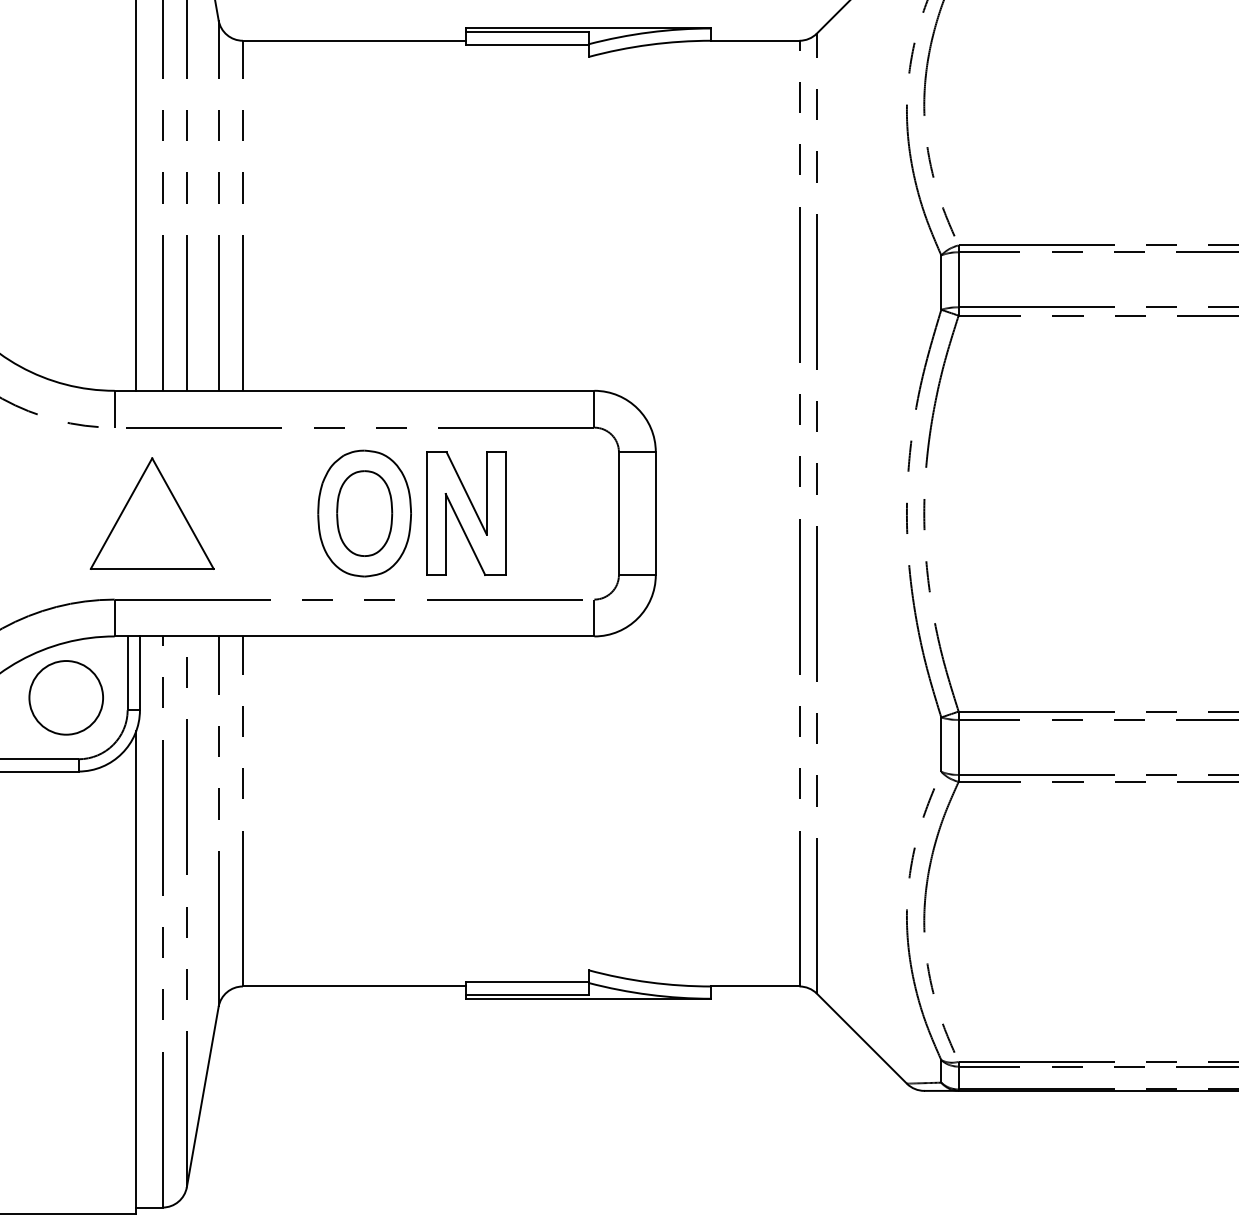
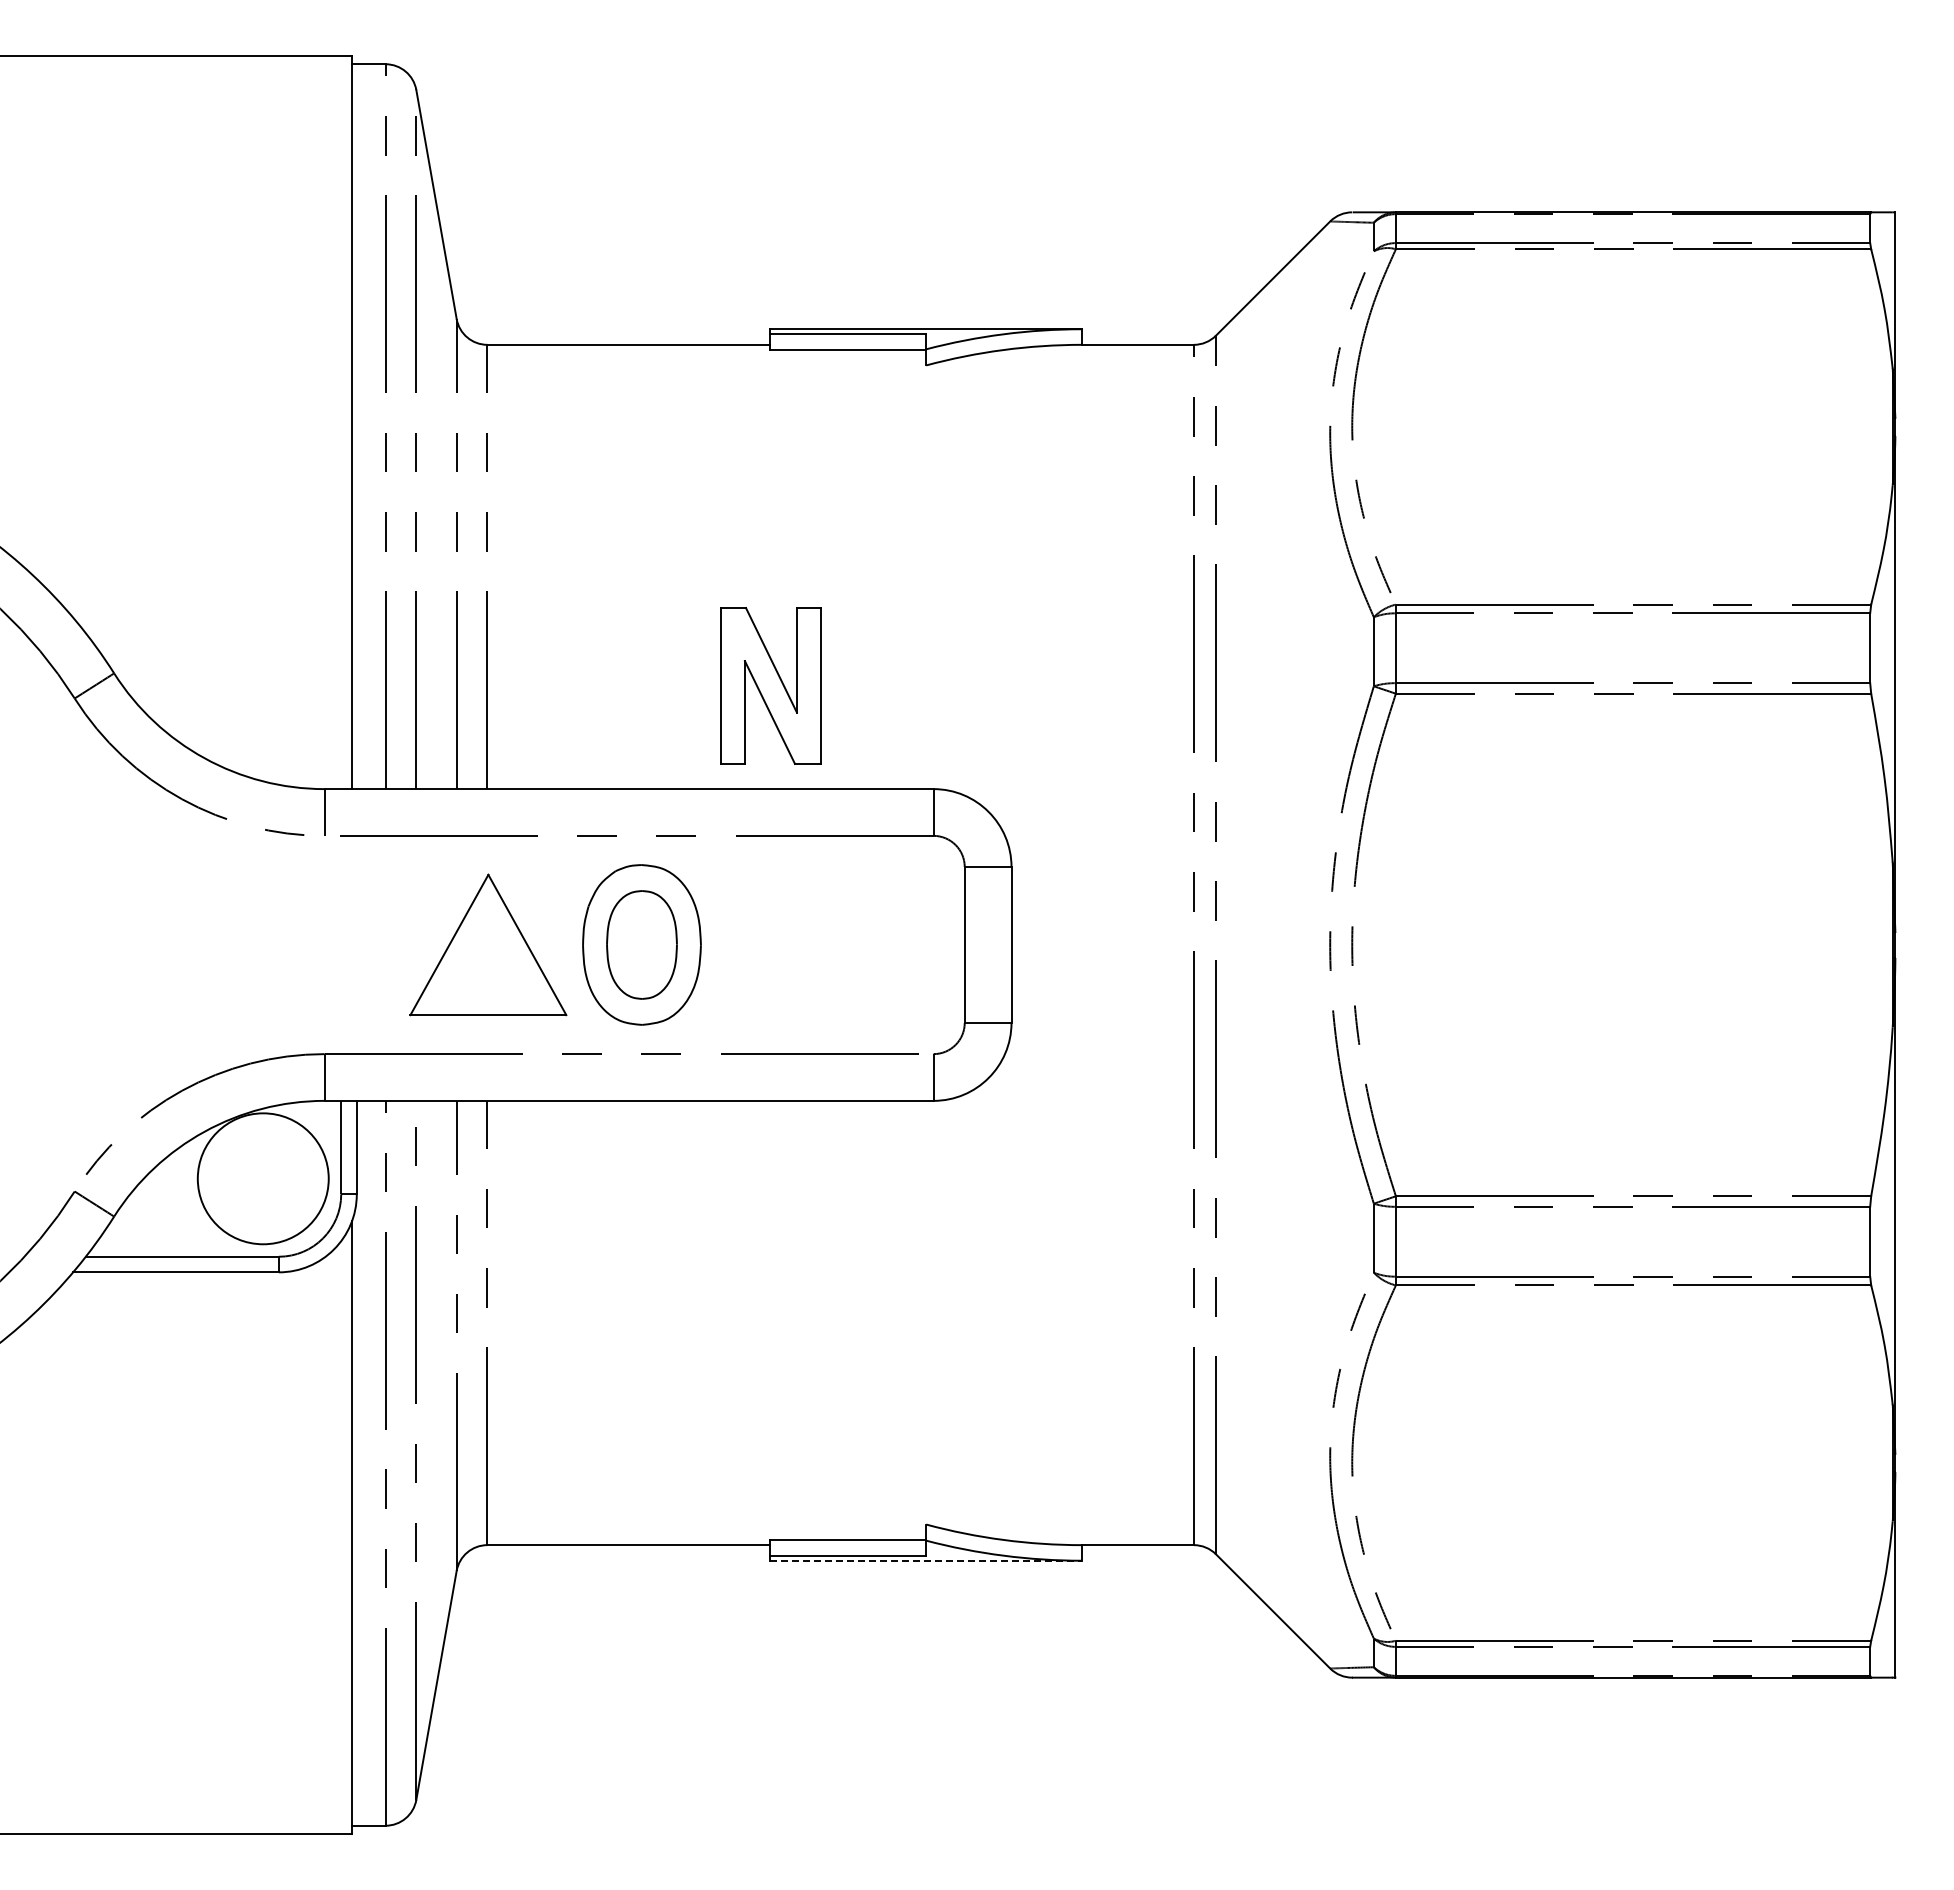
part: (152, 513) -> (488, 944), moved
part: (465, 513) -> (770, 685), moved
circle: (66, 697) -> (263, 1178), size x1.4
line: (588, 998) -> (926, 1560), solid -> dashed

